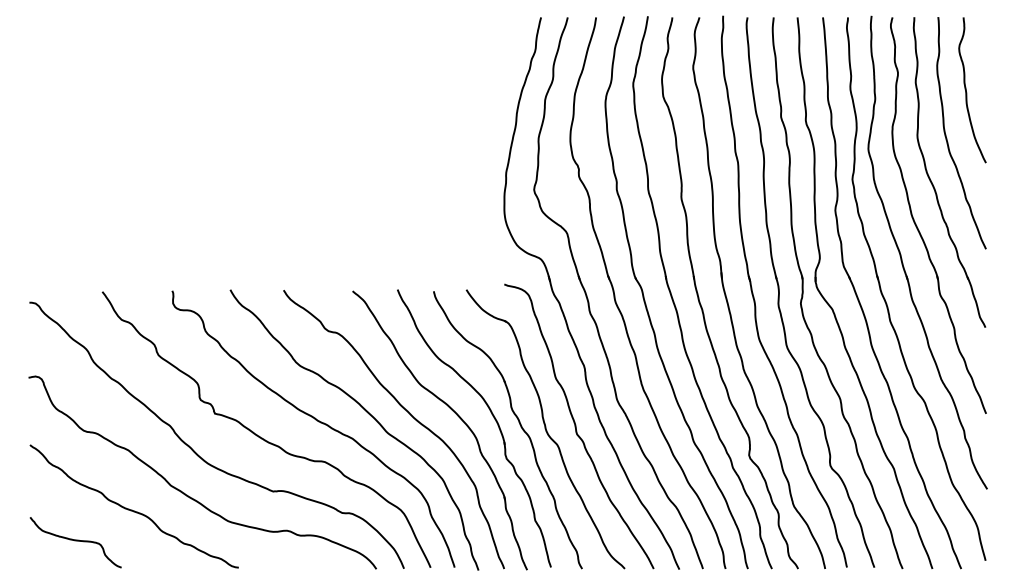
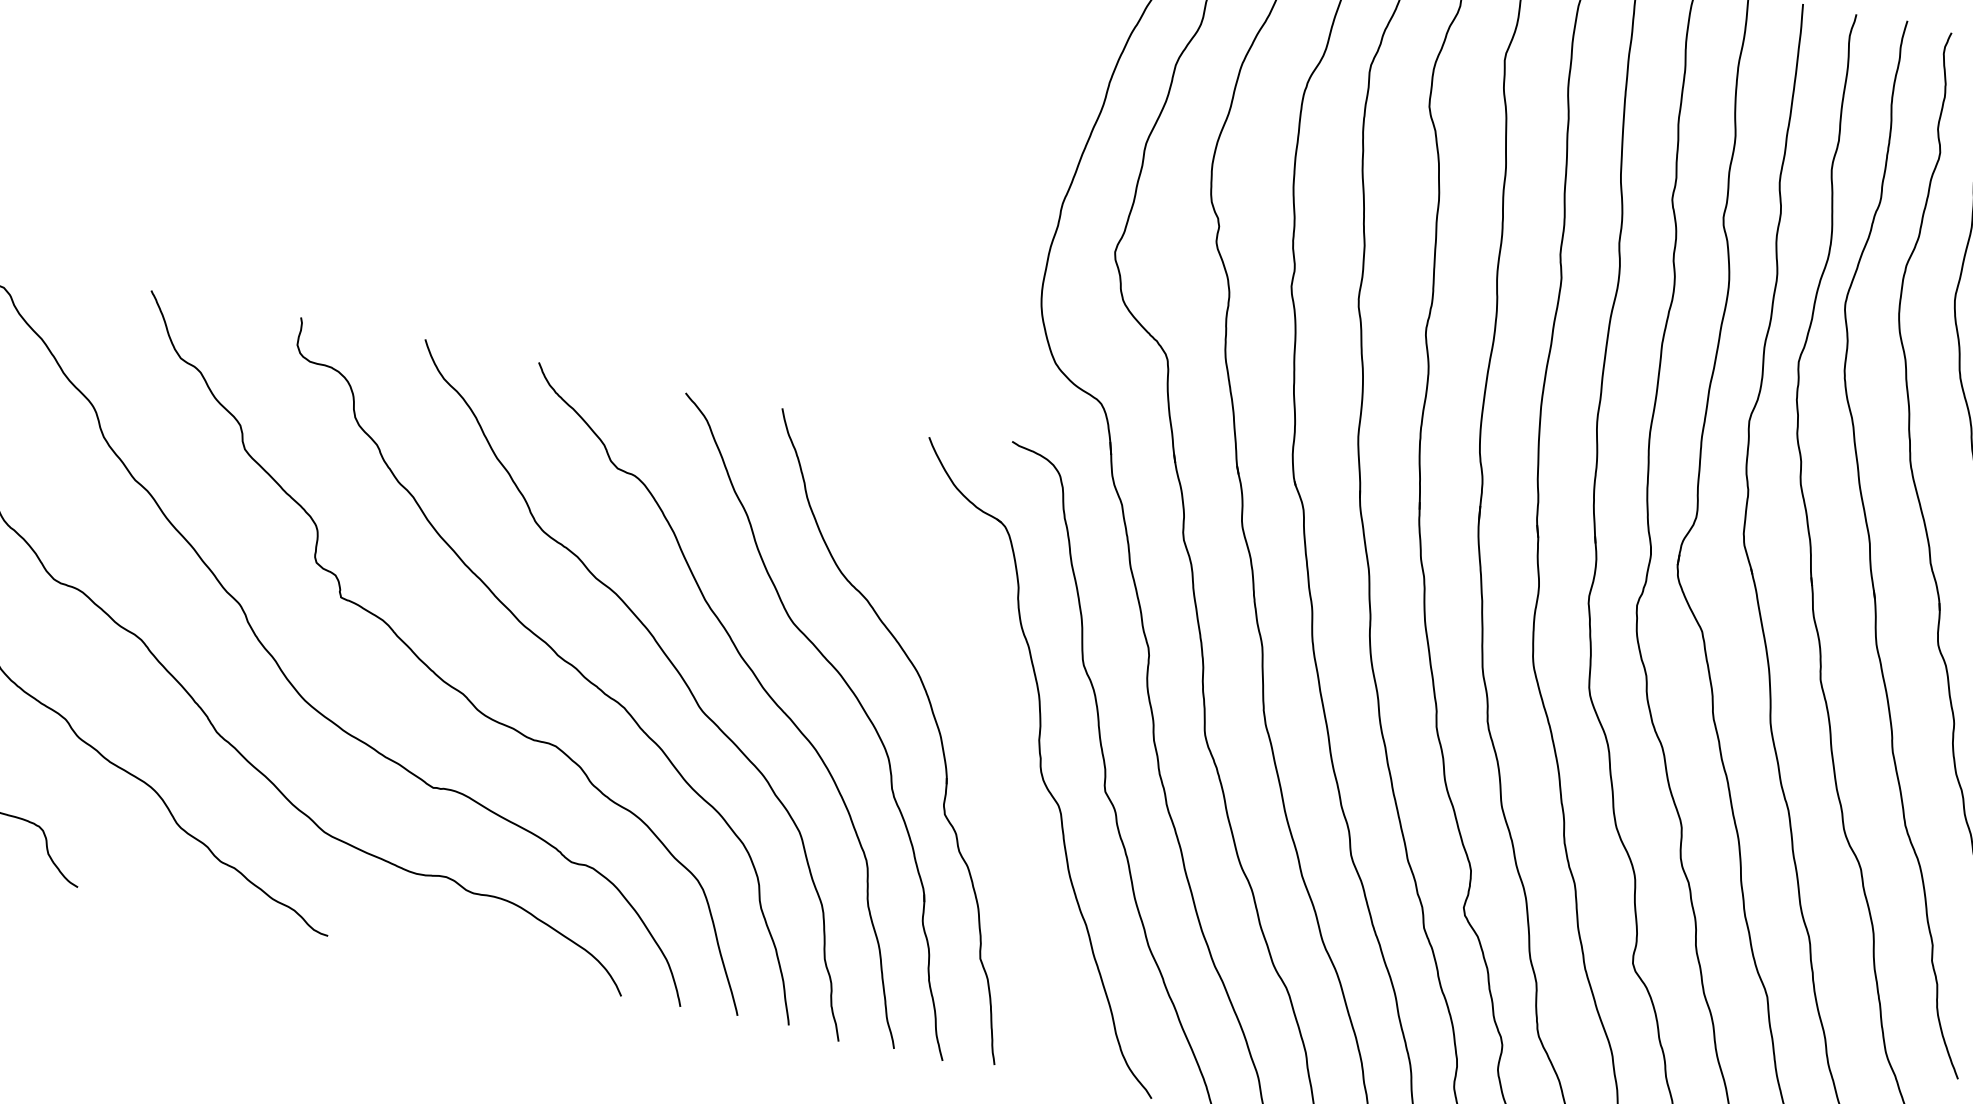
part: (520, 427) -> (987, 753), removed

